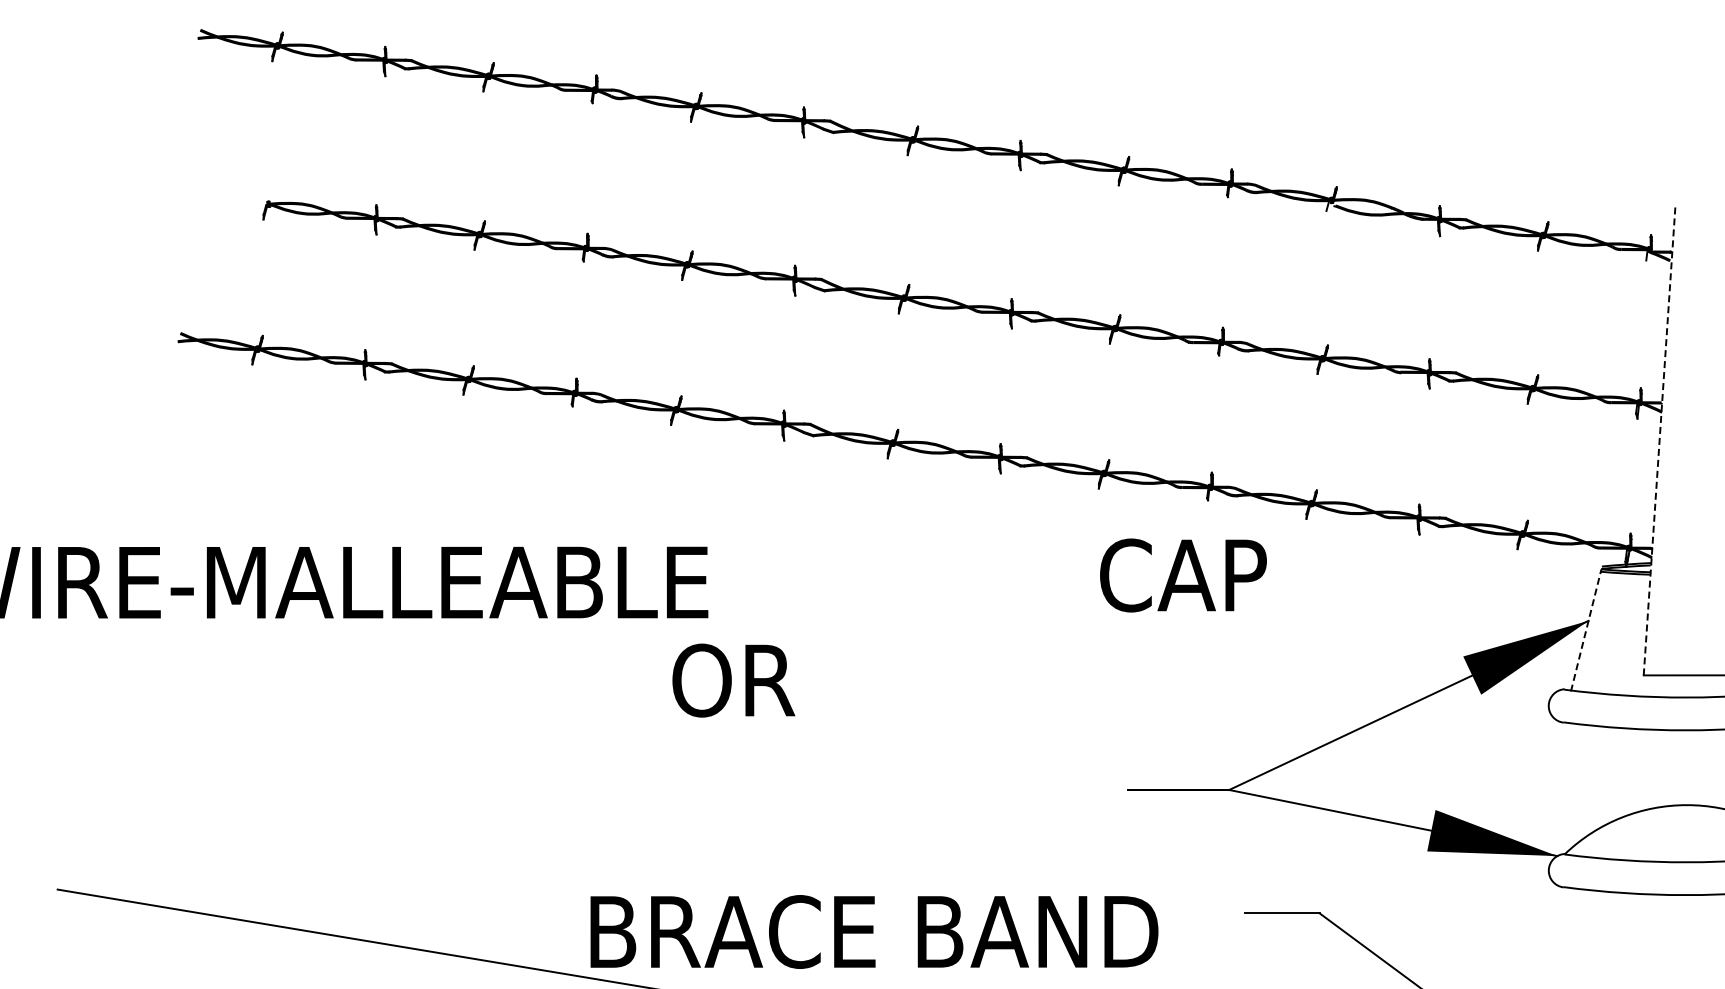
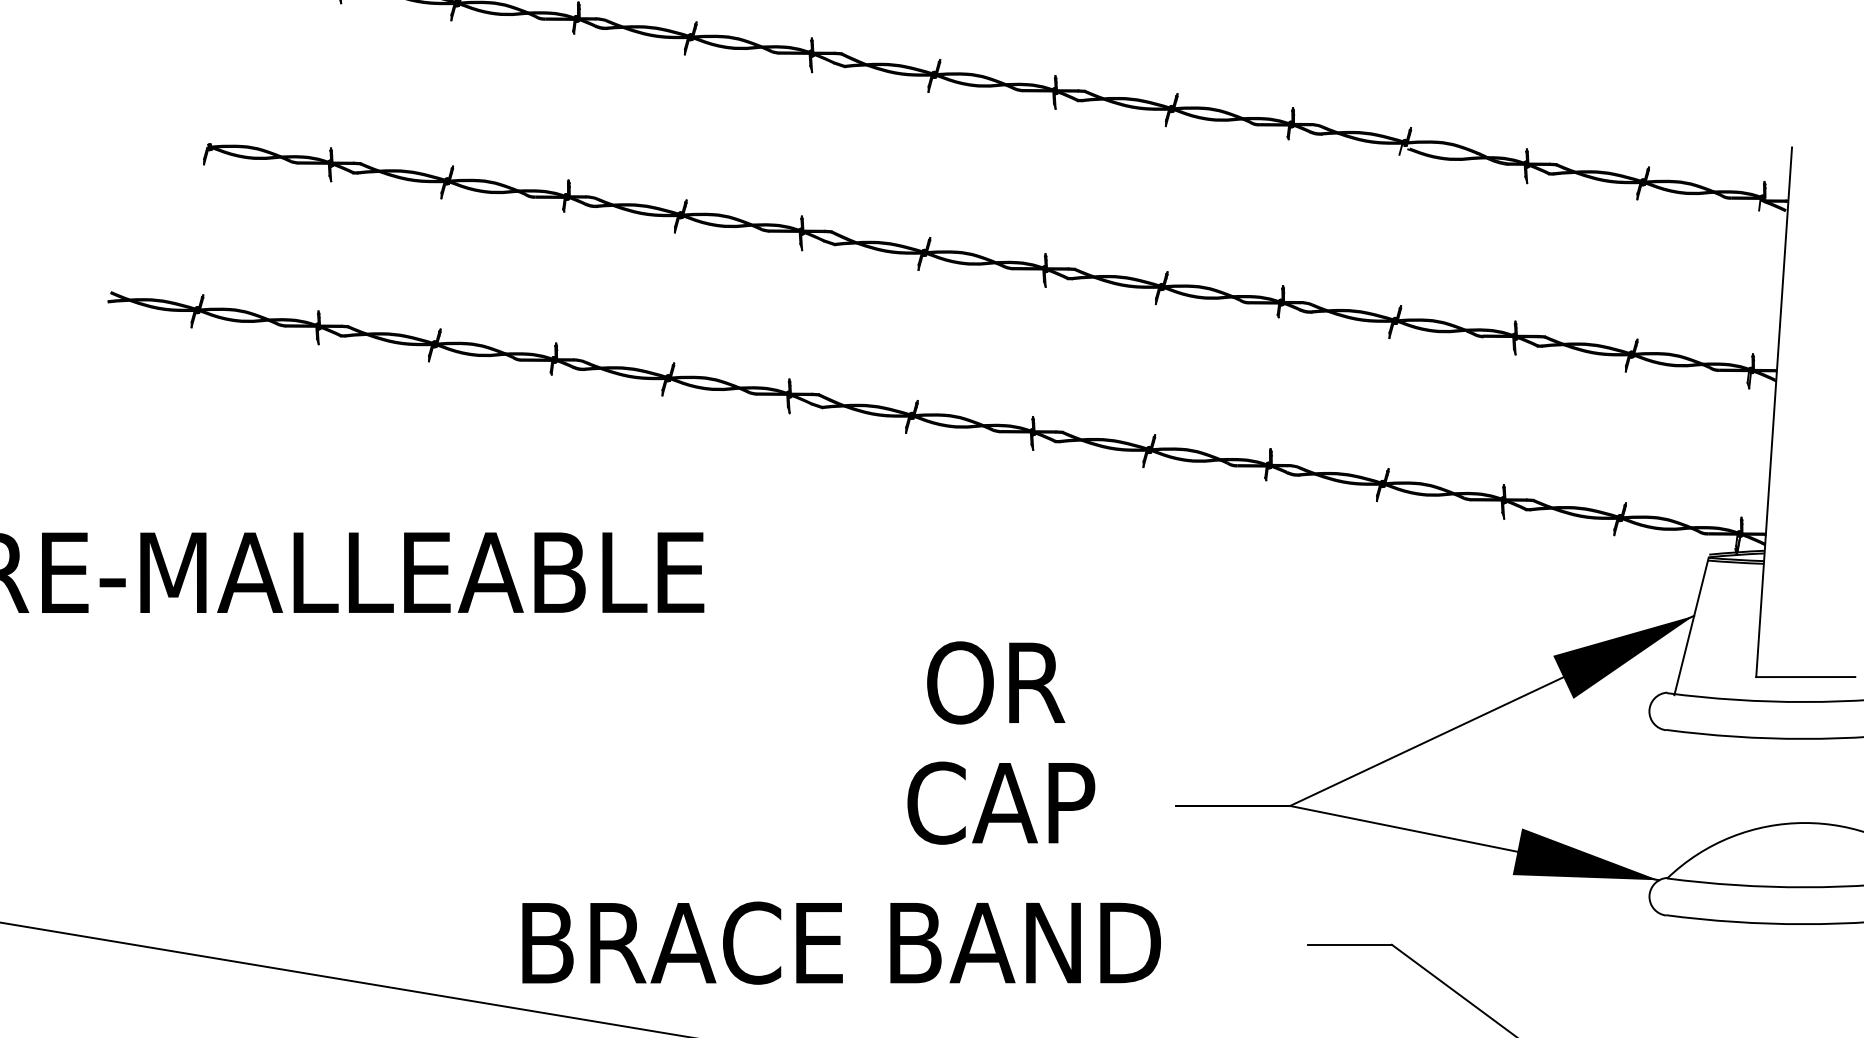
line: (1659, 439) -> (1773, 411), dashed -> solid
text: (1183, 575) -> (1001, 803), moved
line: (1586, 630) -> (1691, 626), dashed -> solid
text: (733, 680) -> (995, 682), moved
text: (874, 931) -> (841, 942), moved

